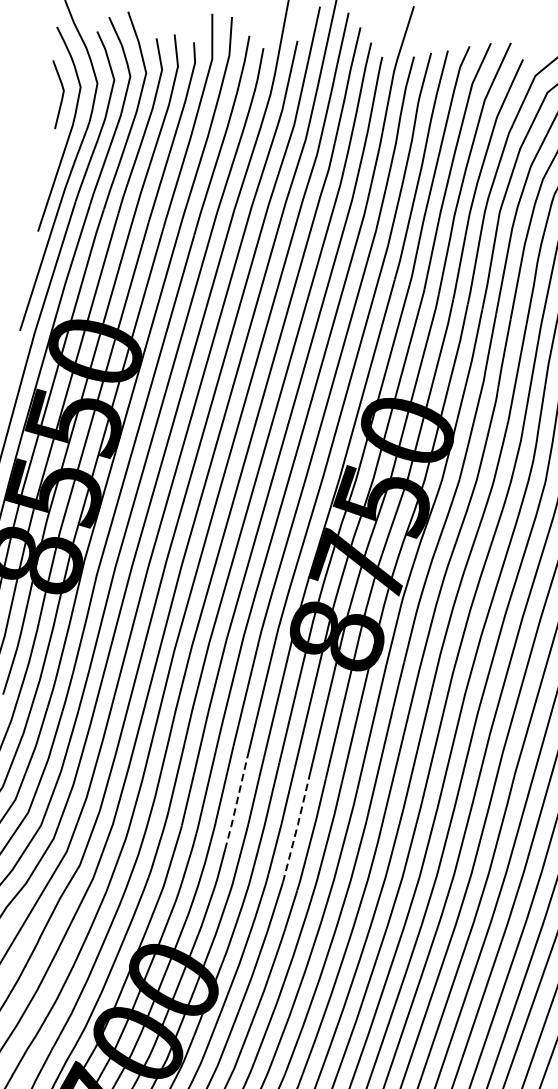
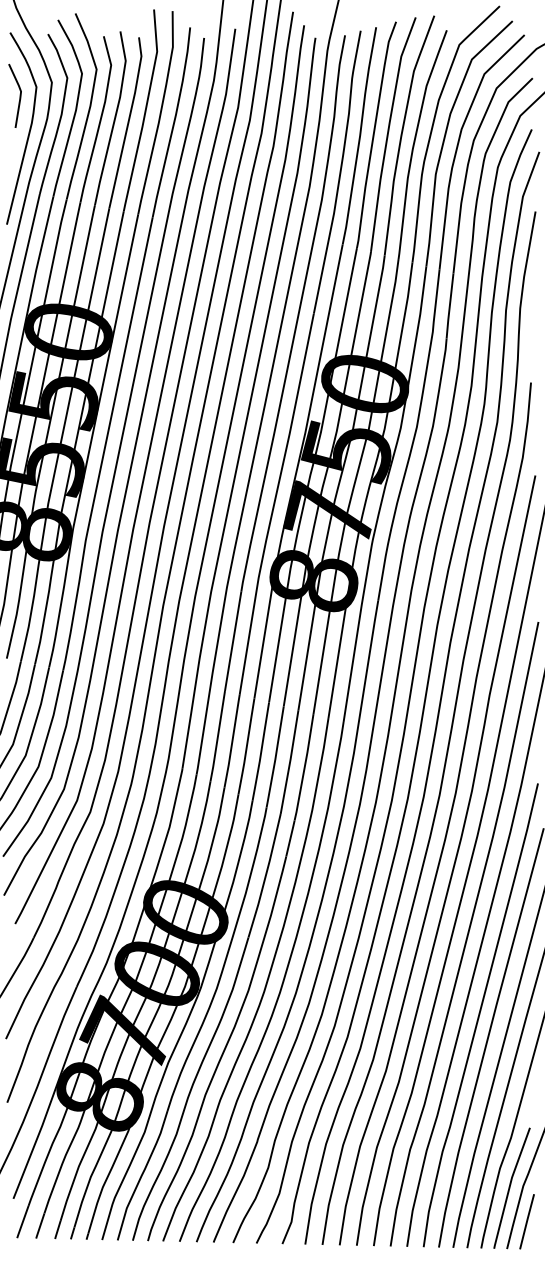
line: (237, 801) -> (232, 741), dashed -> solid
line: (297, 827) -> (290, 761), dashed -> solid

